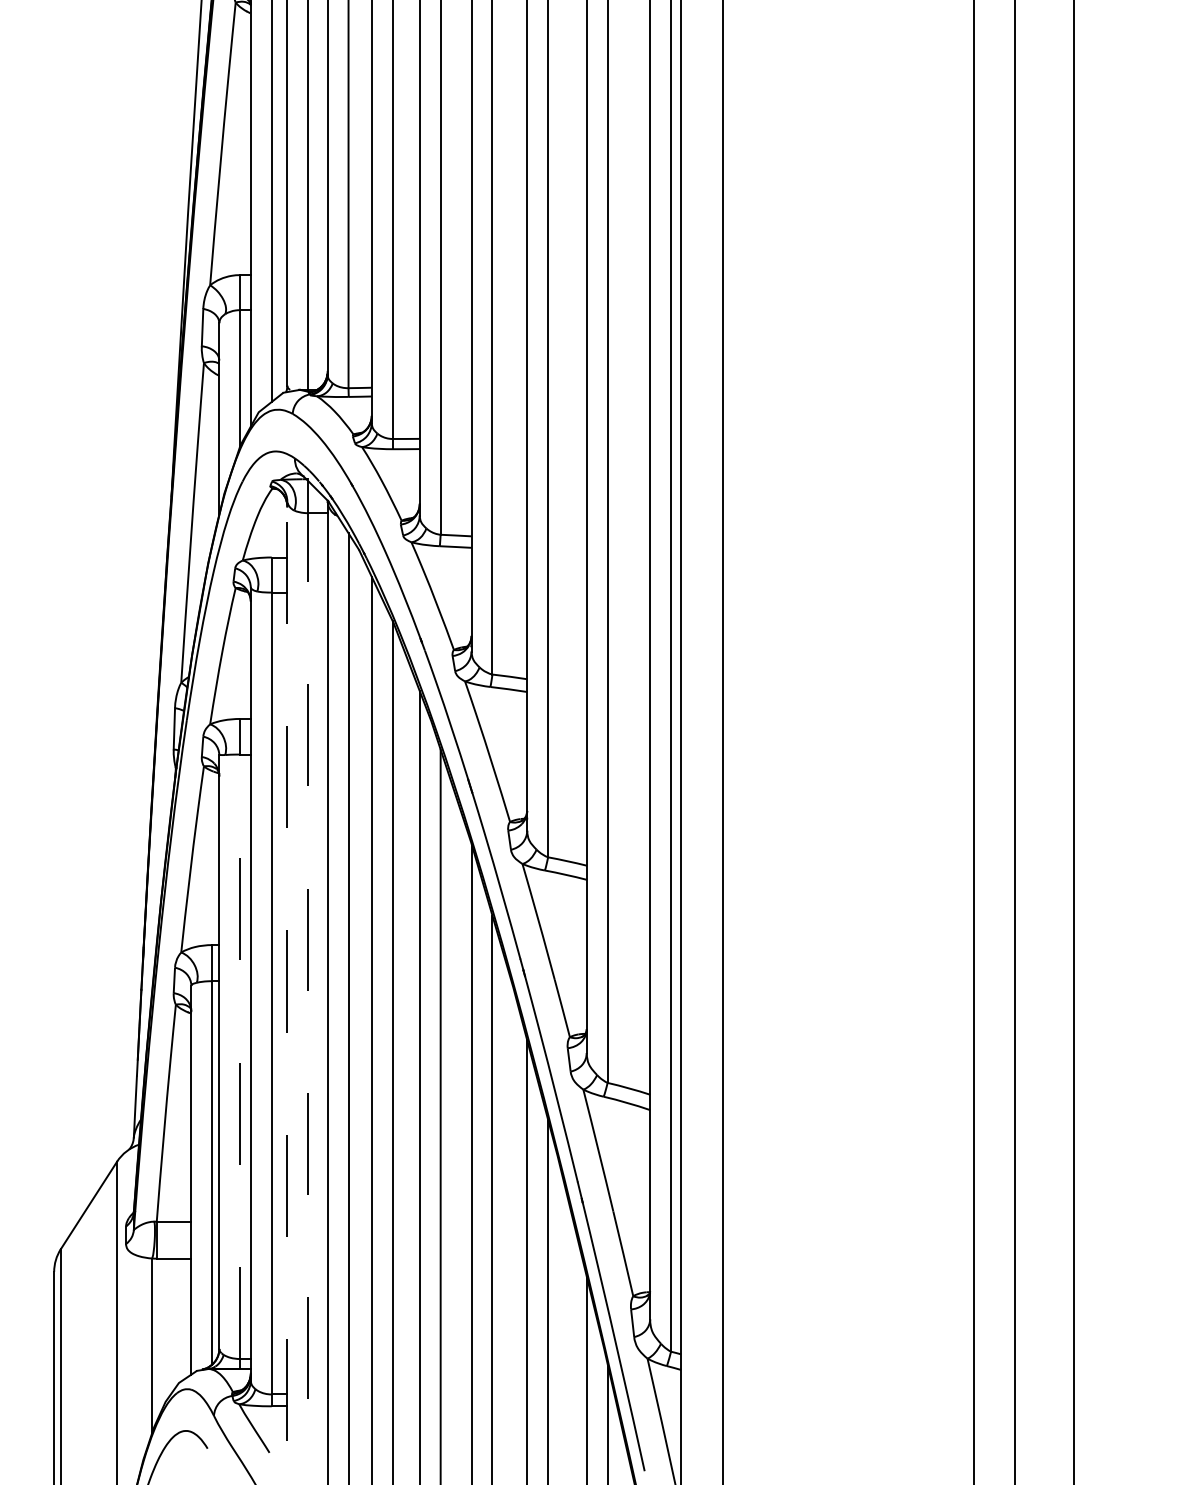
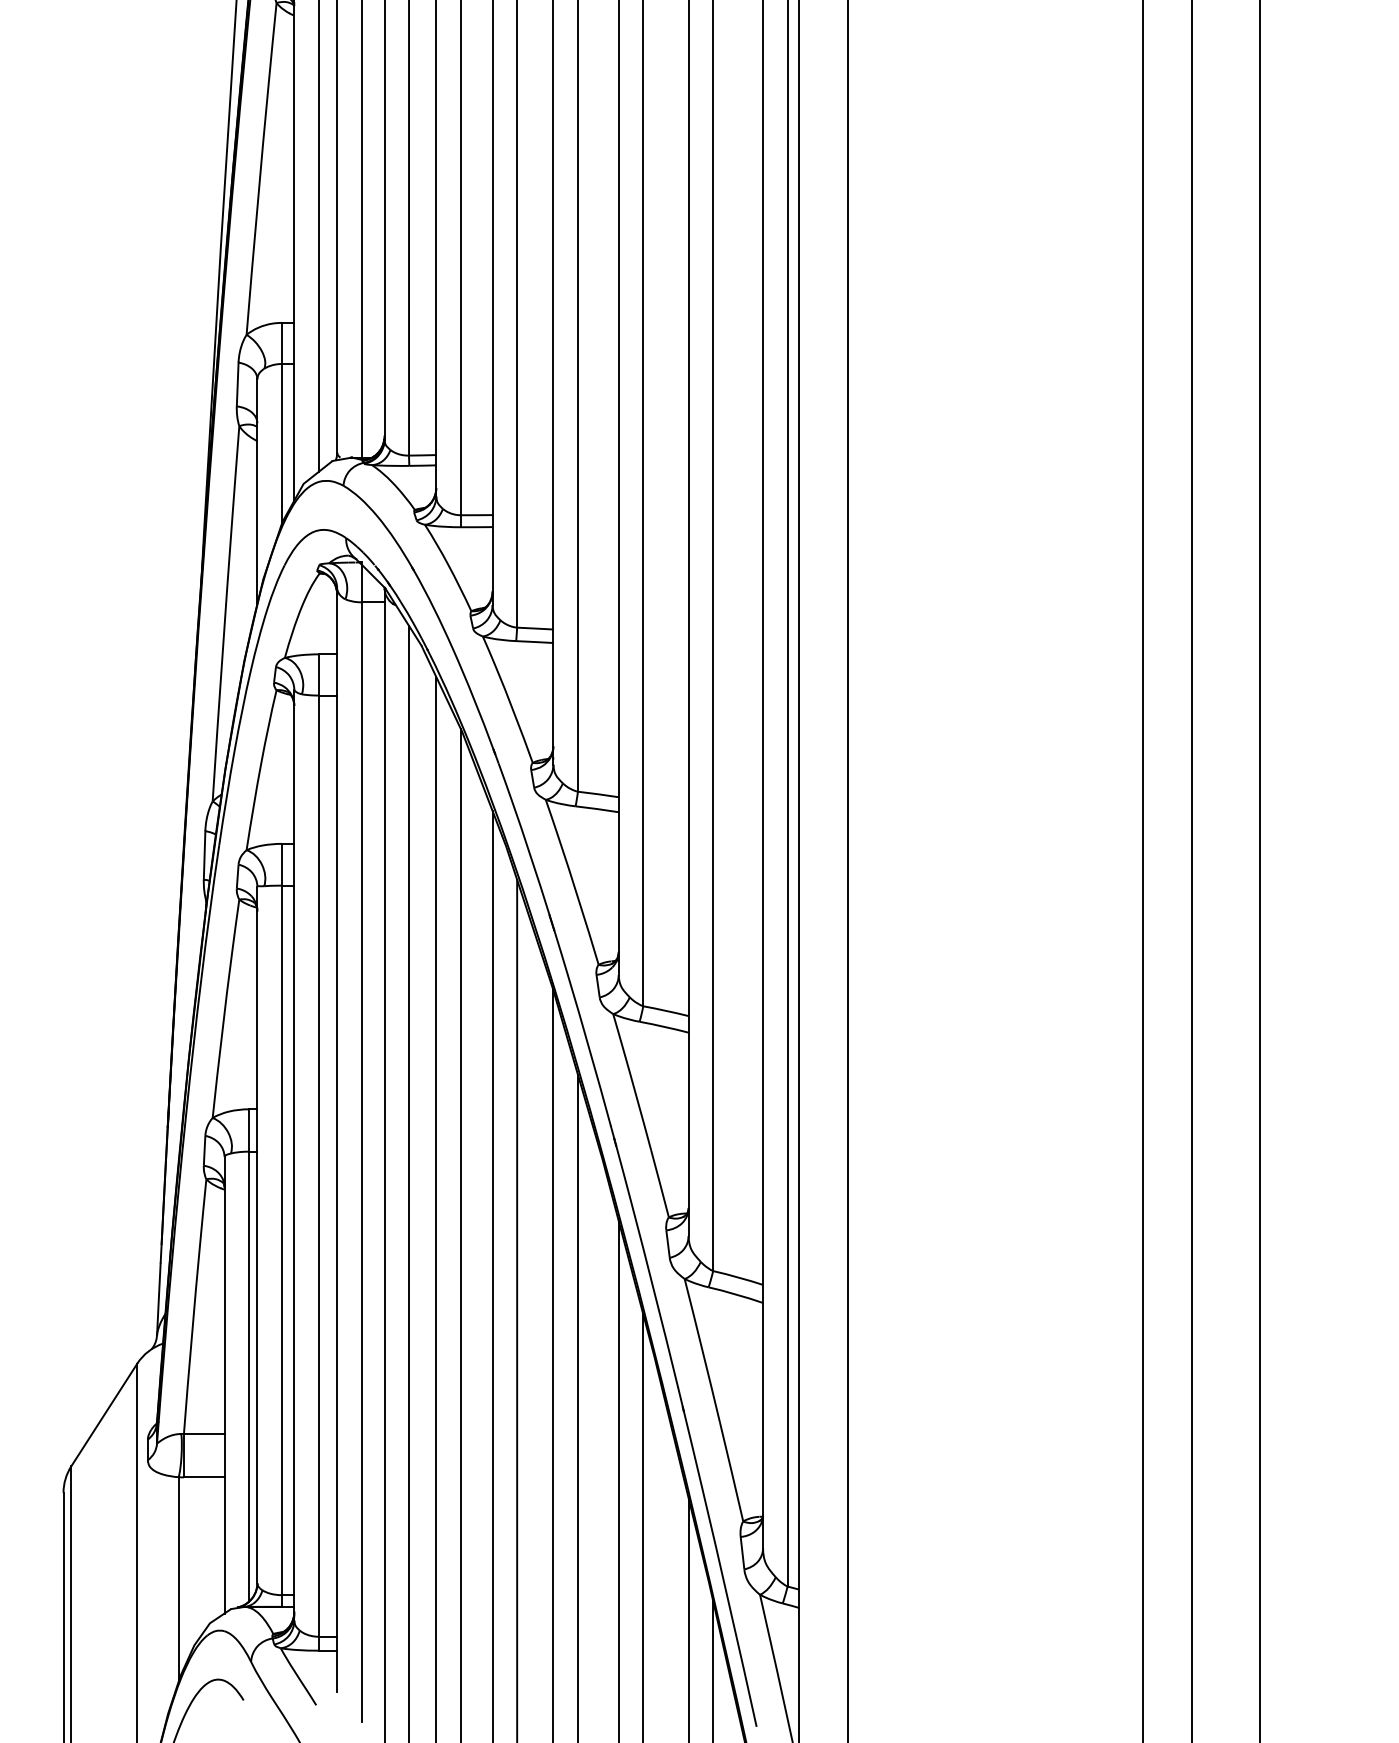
line: (287, 971) -> (337, 1140), dashed -> solid
line: (308, 974) -> (362, 1143), dashed -> solid
line: (240, 1043) -> (282, 1224), dashed -> solid

